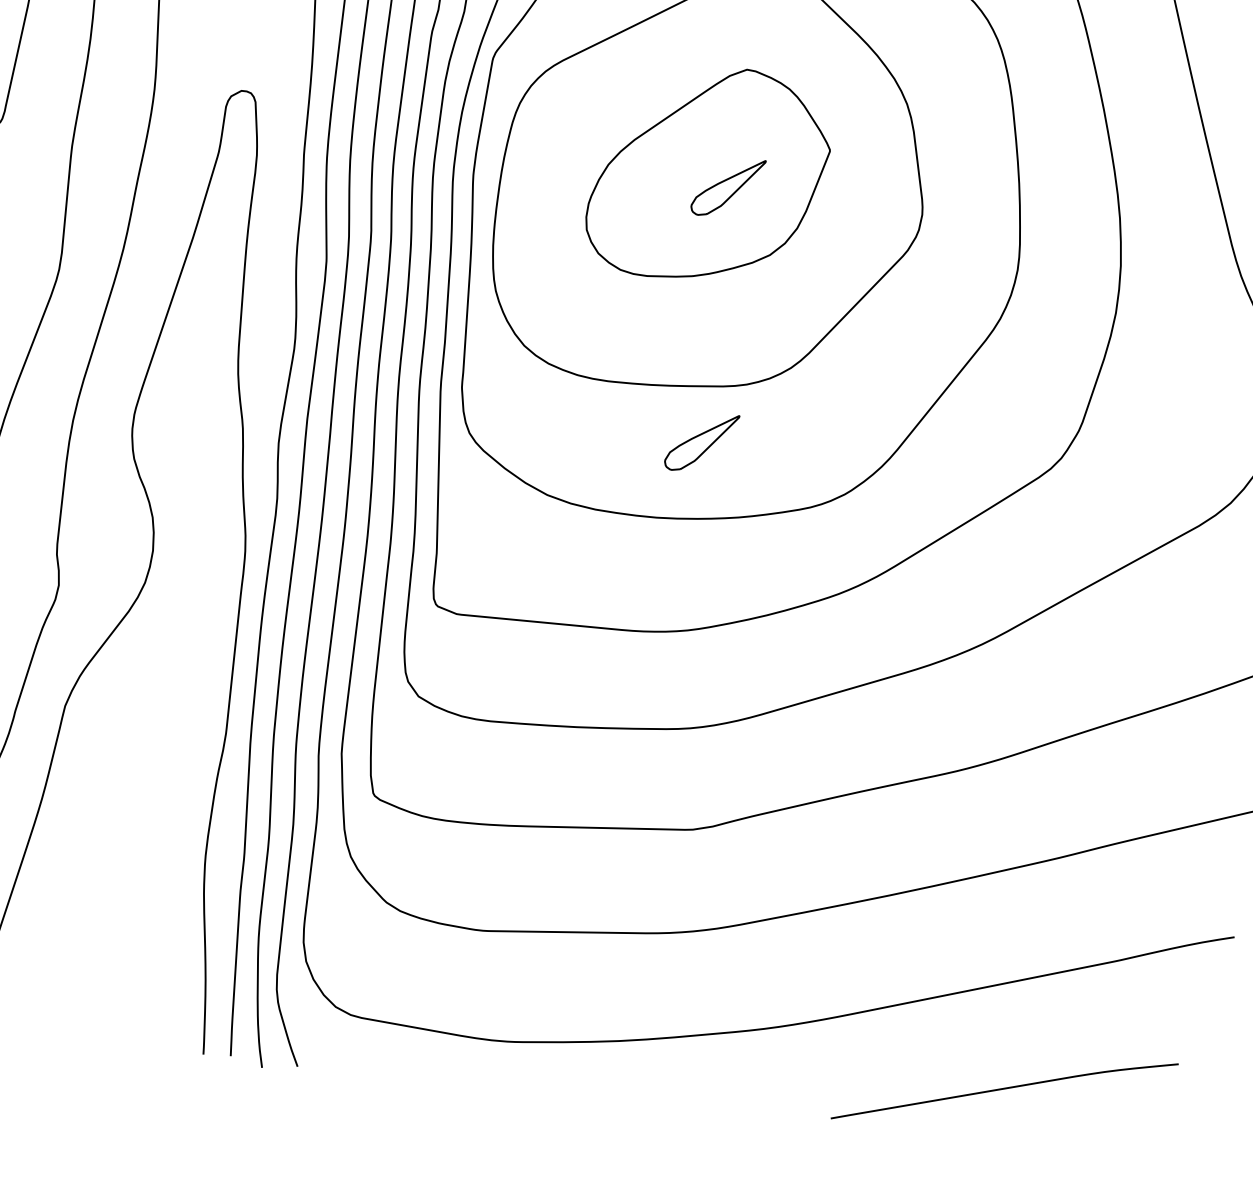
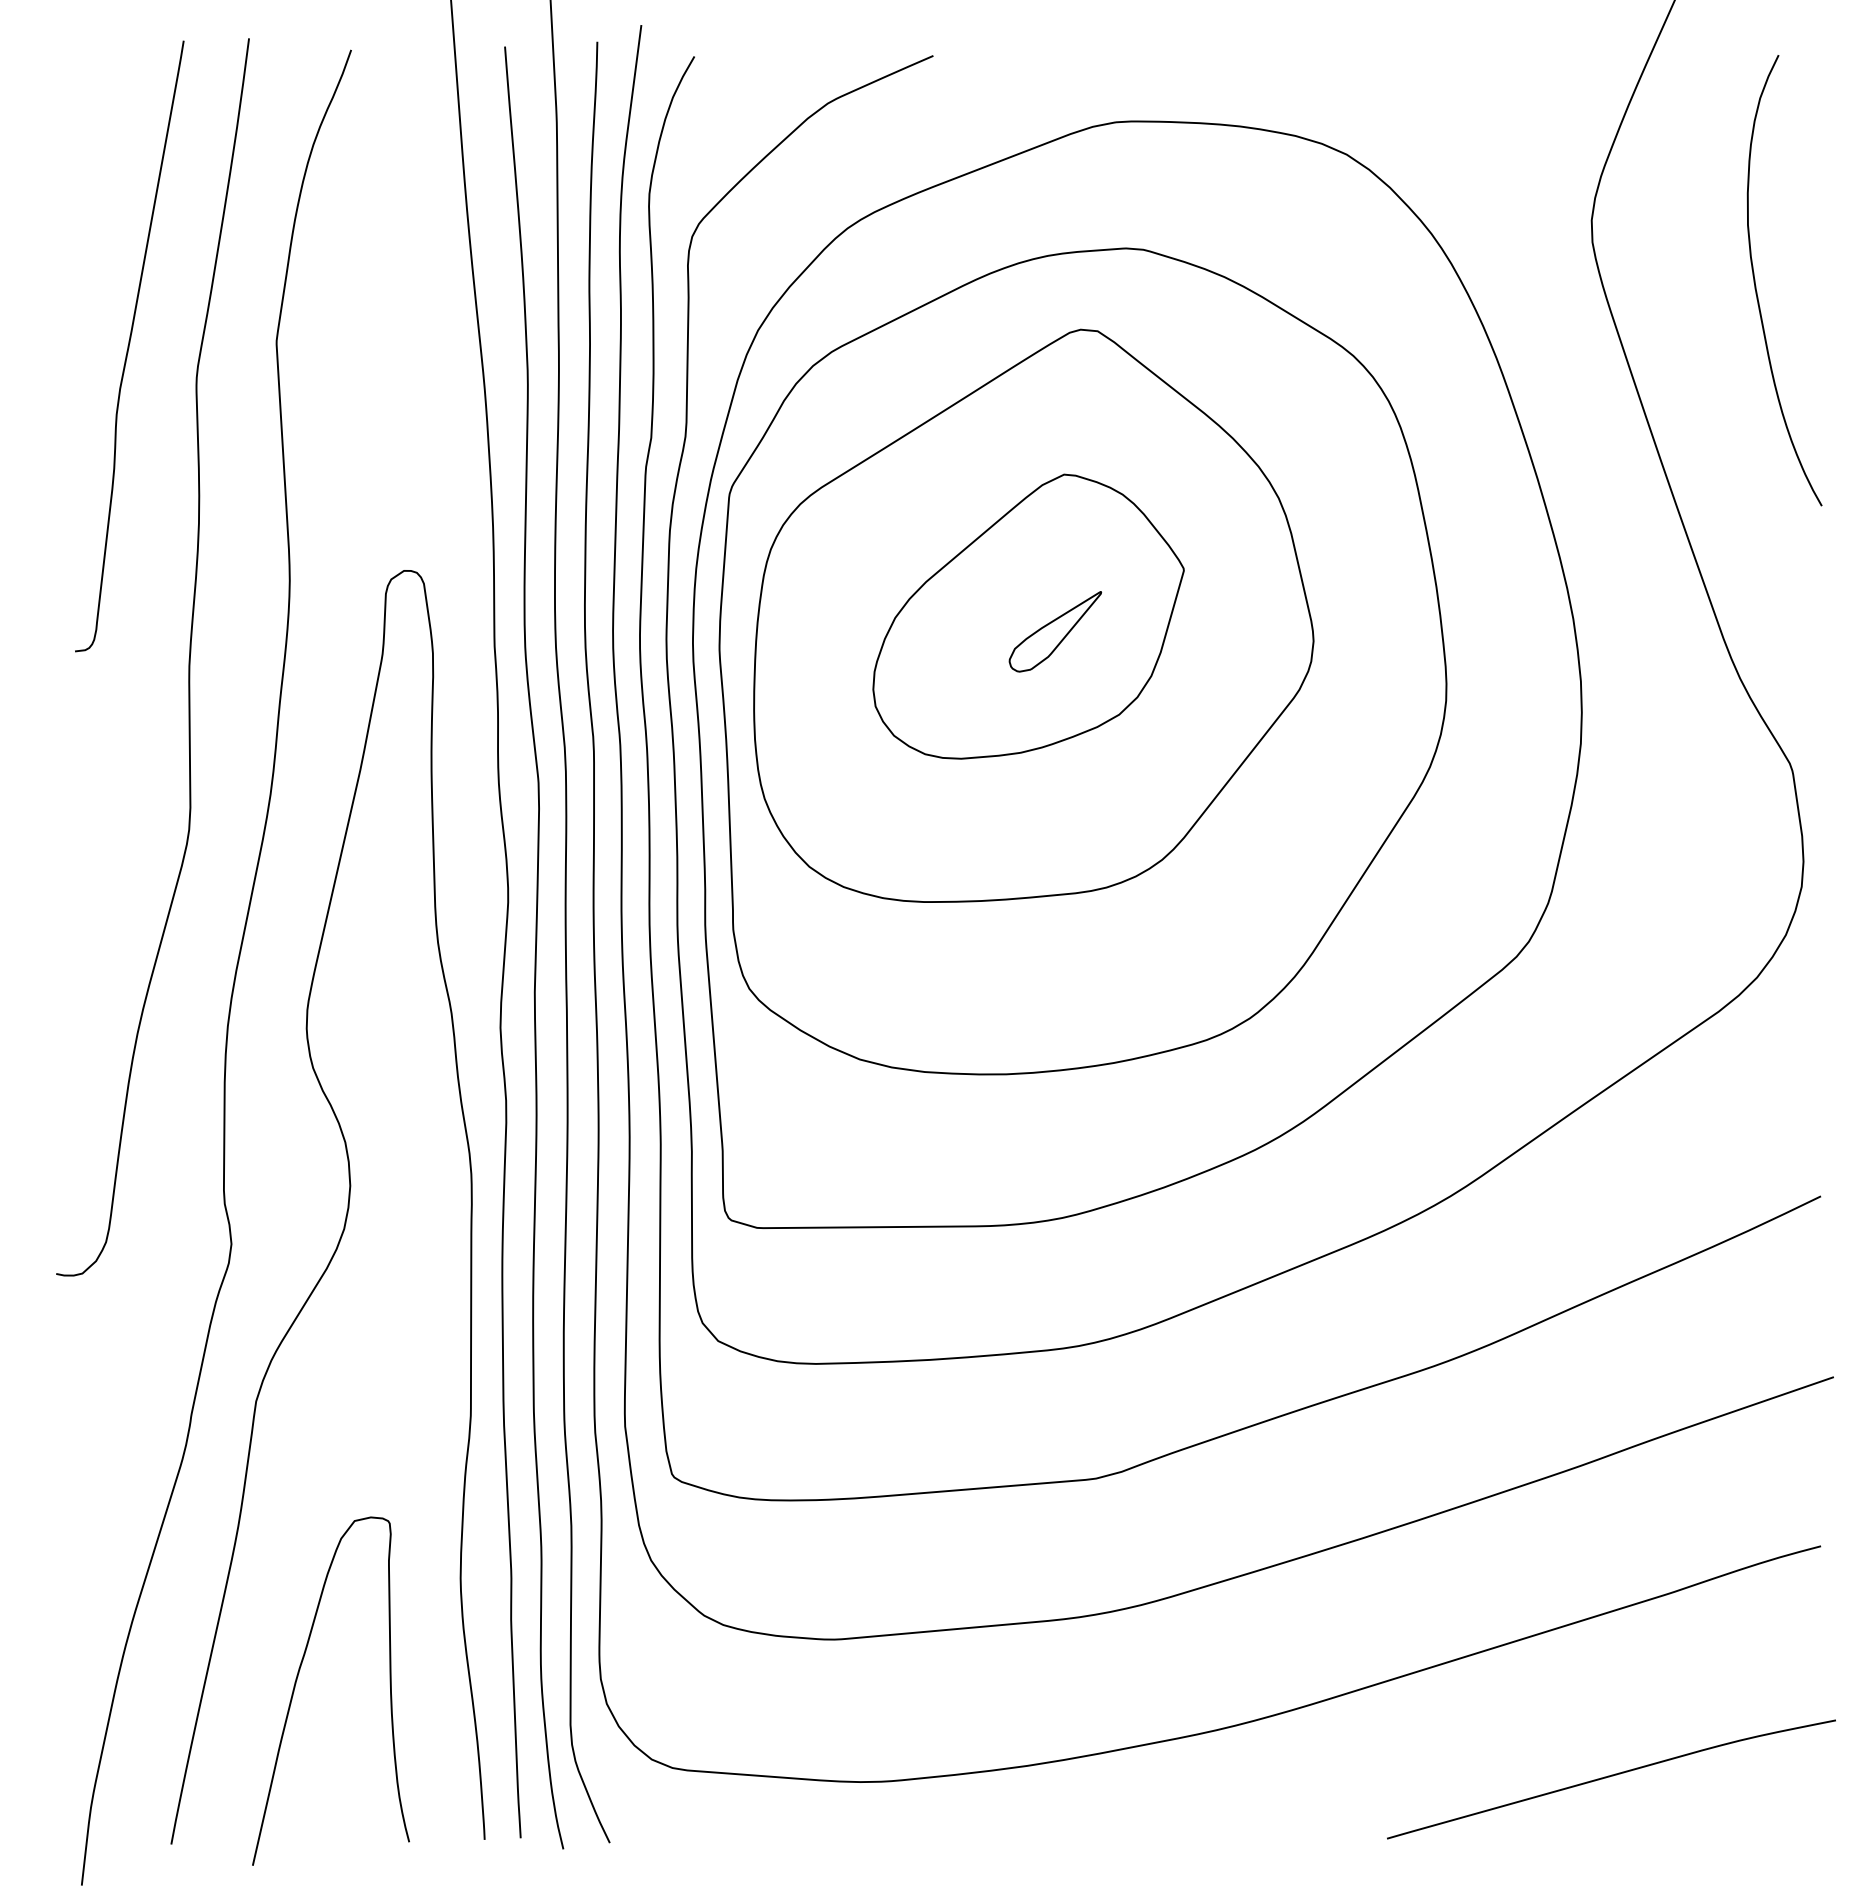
part: (701, 442) -> (1055, 969), removed
curve: (74, 919) -> (297, 1680), added
curve: (1003, 1089) -> (1609, 1777), moved

